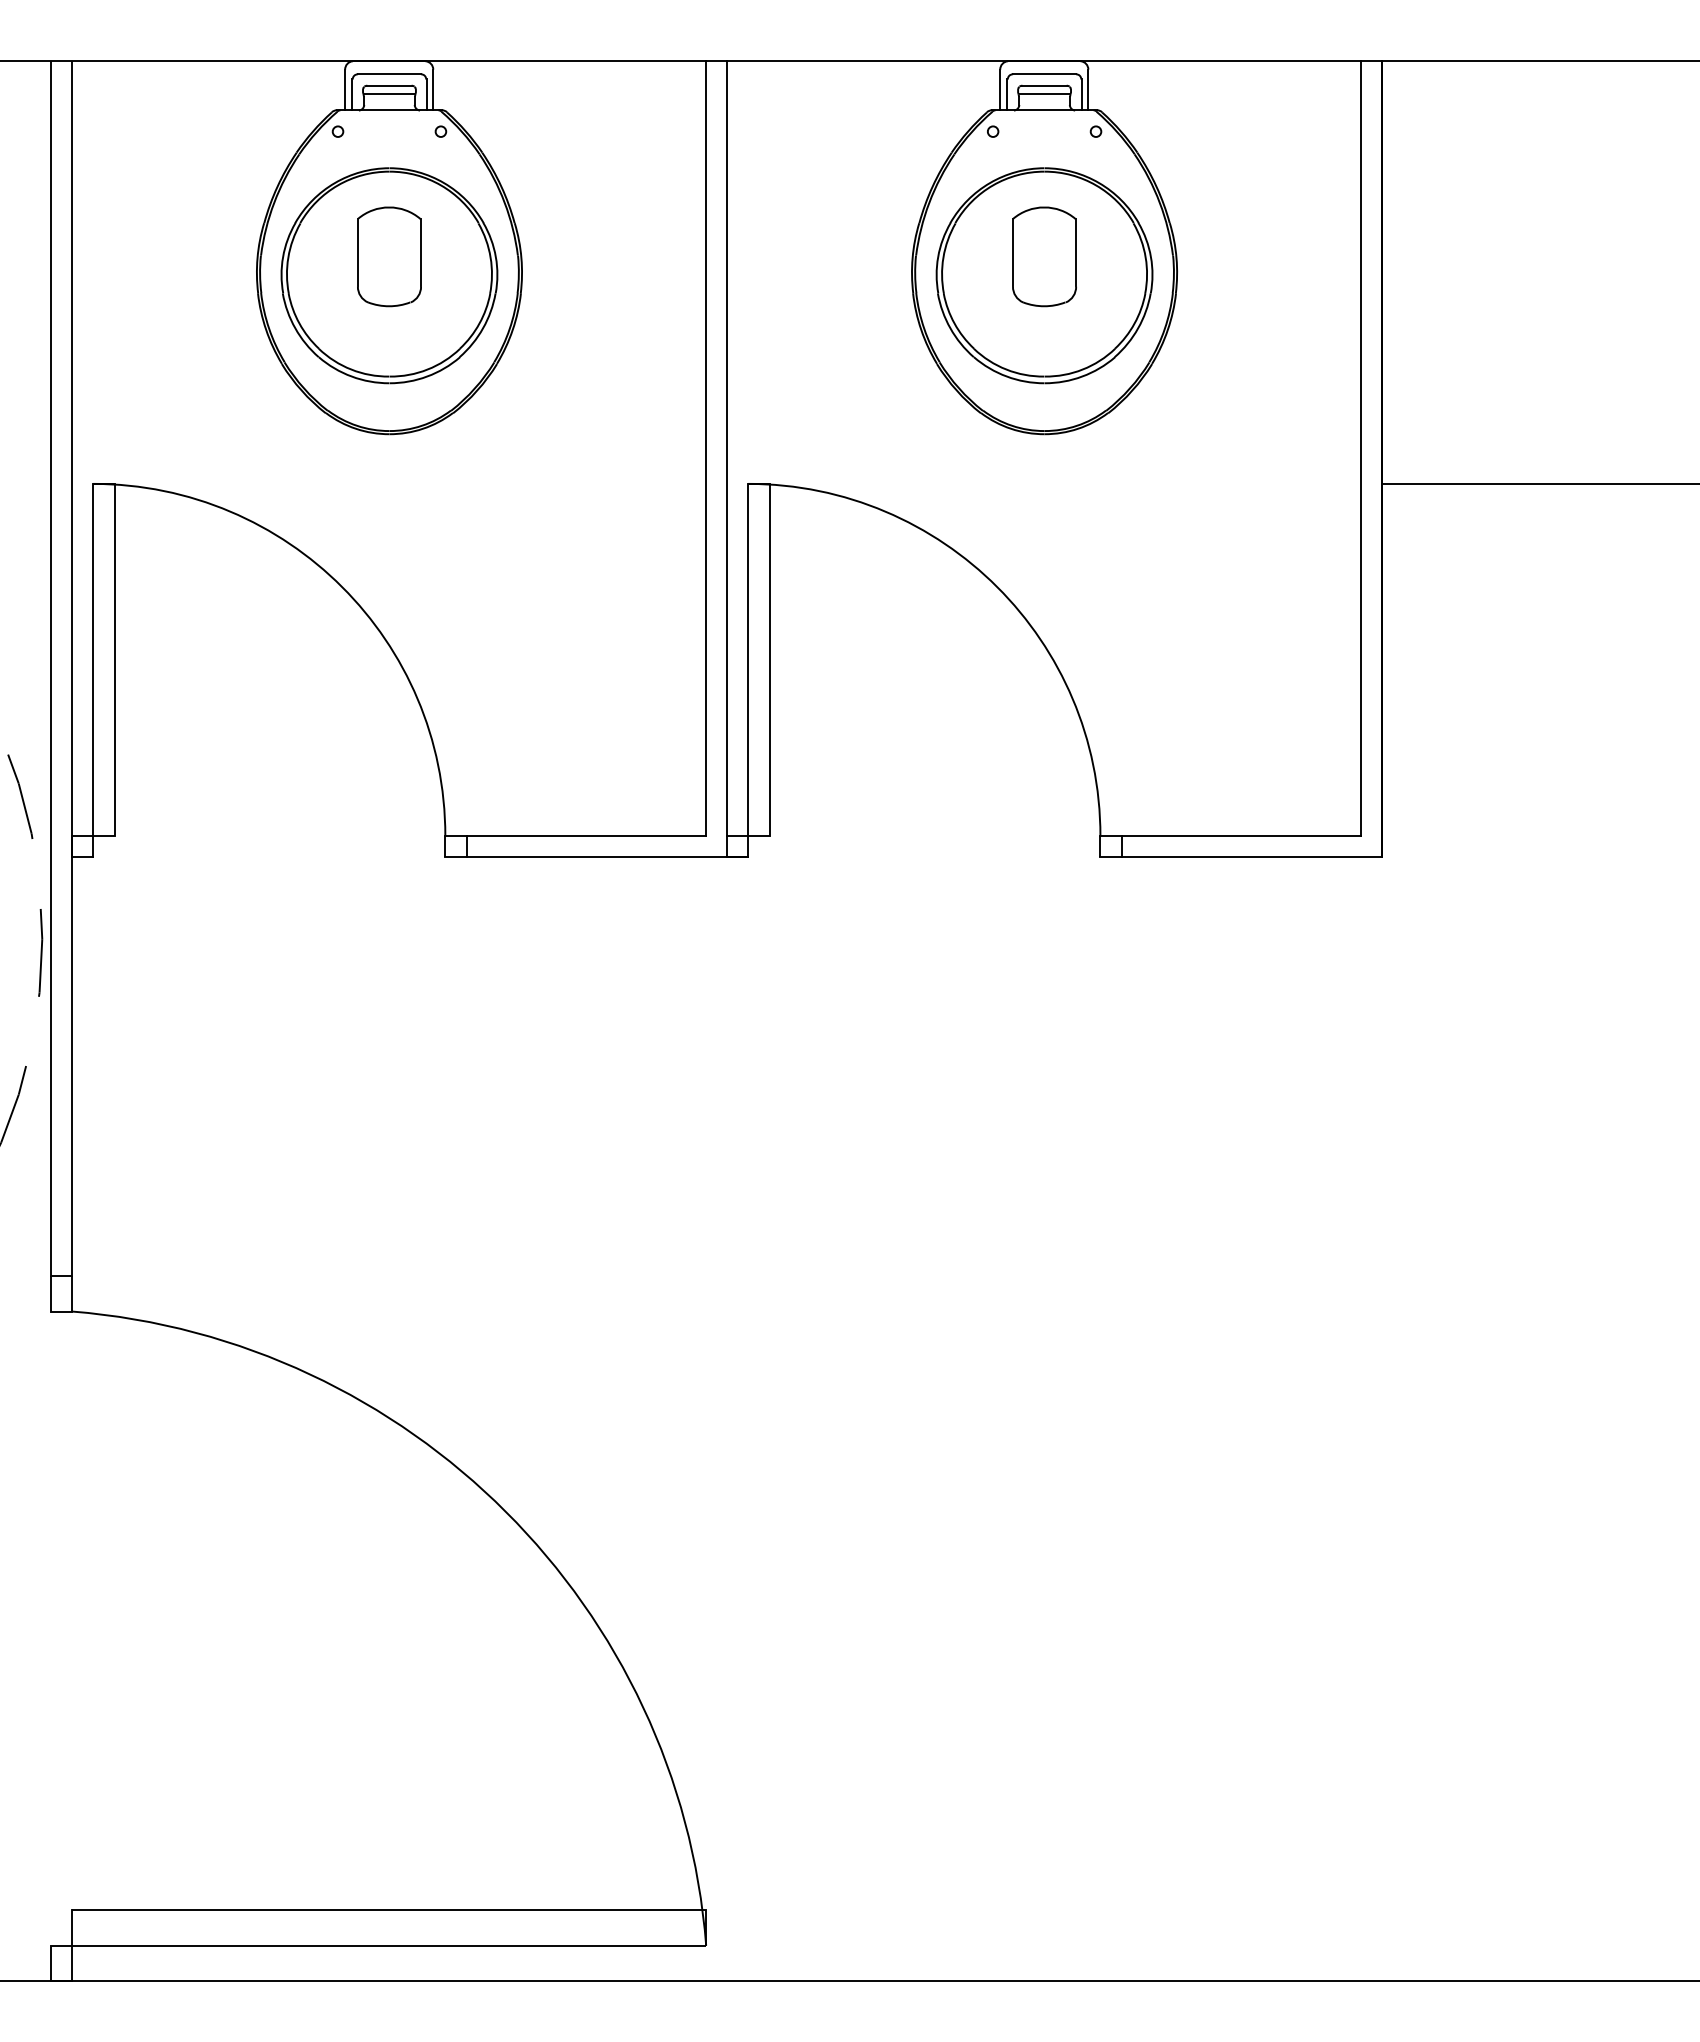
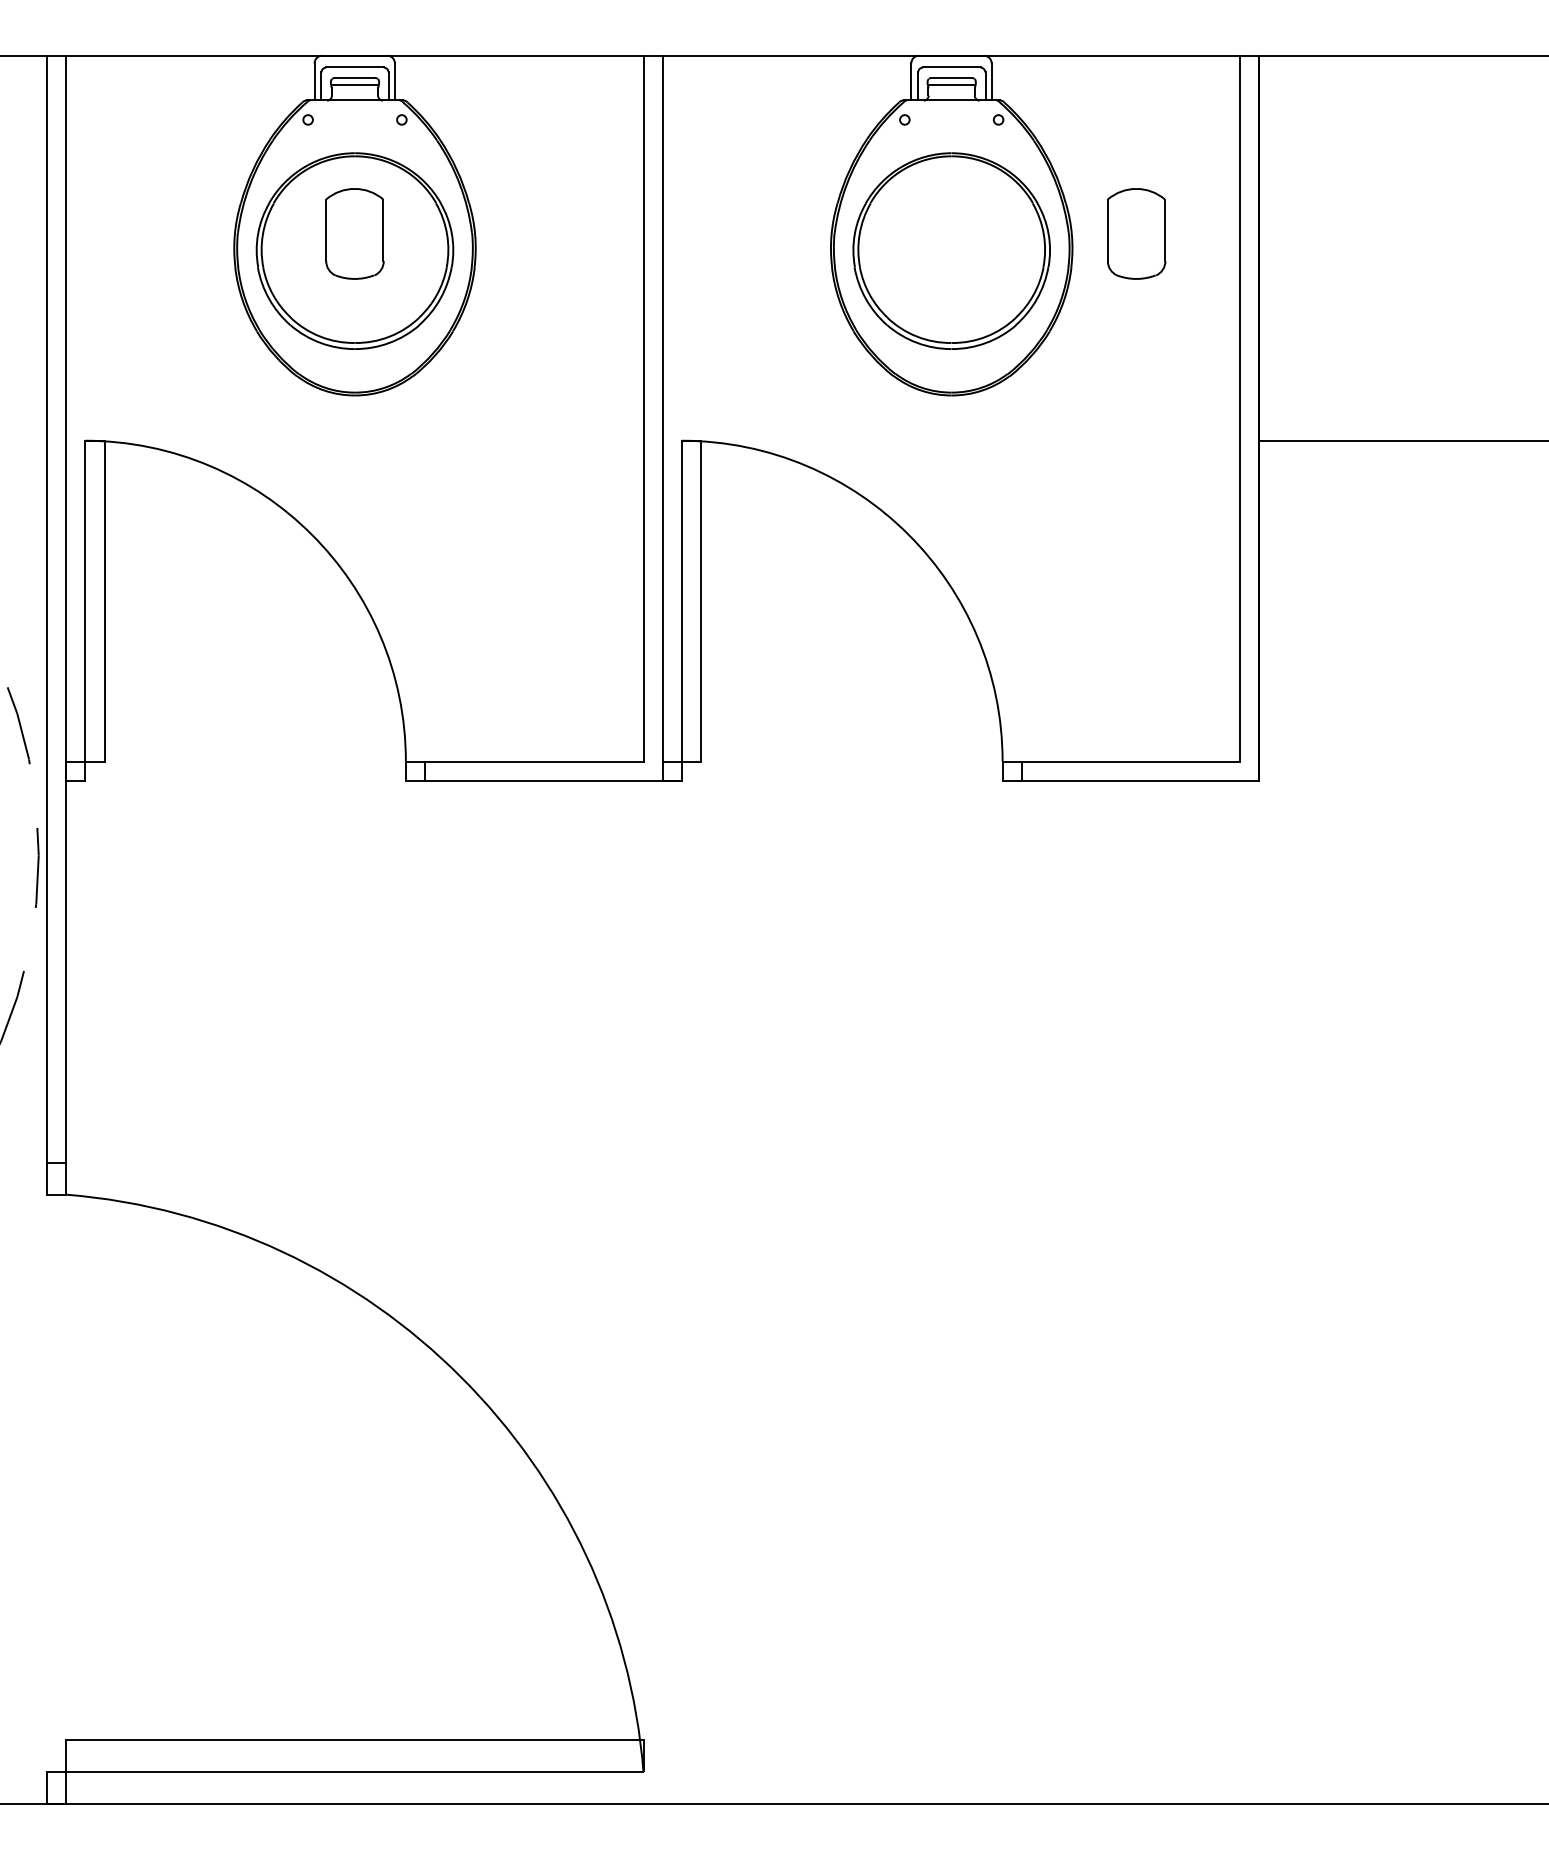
part: (1044, 256) -> (1136, 233), moved

